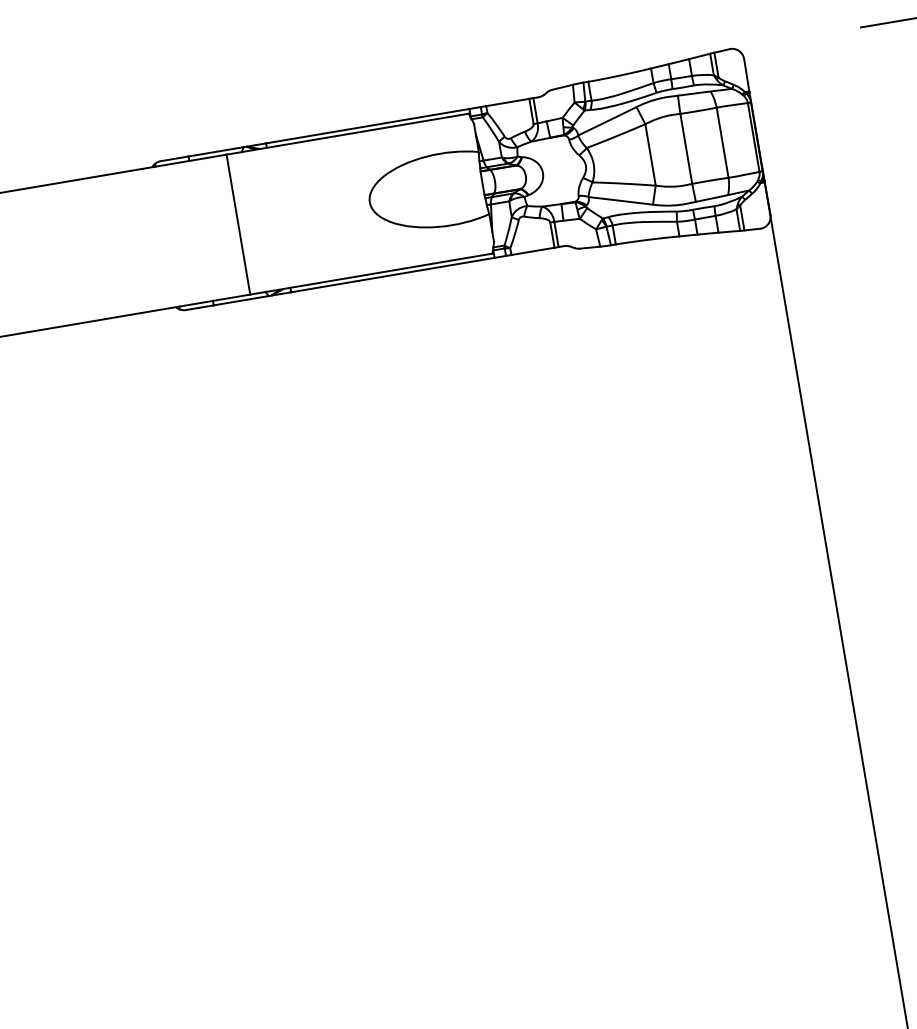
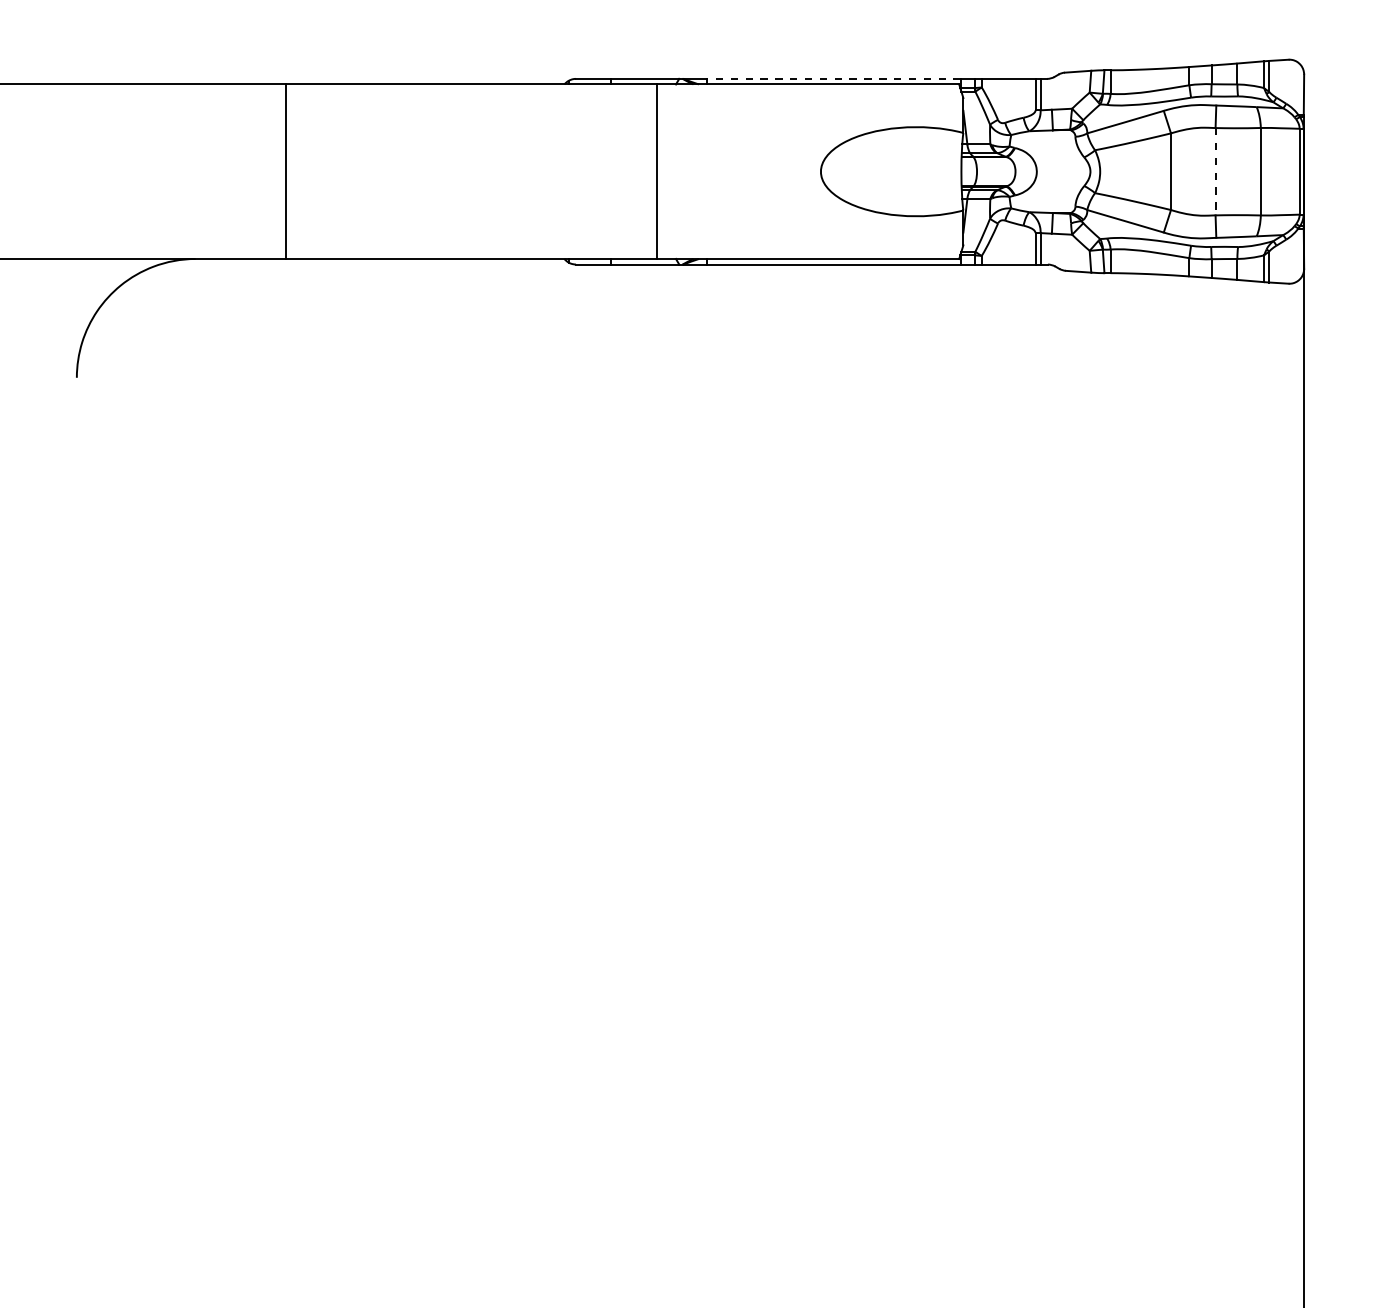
line: (368, 125) -> (834, 78), solid -> dashed
line: (686, 148) -> (1215, 171), solid -> dashed

